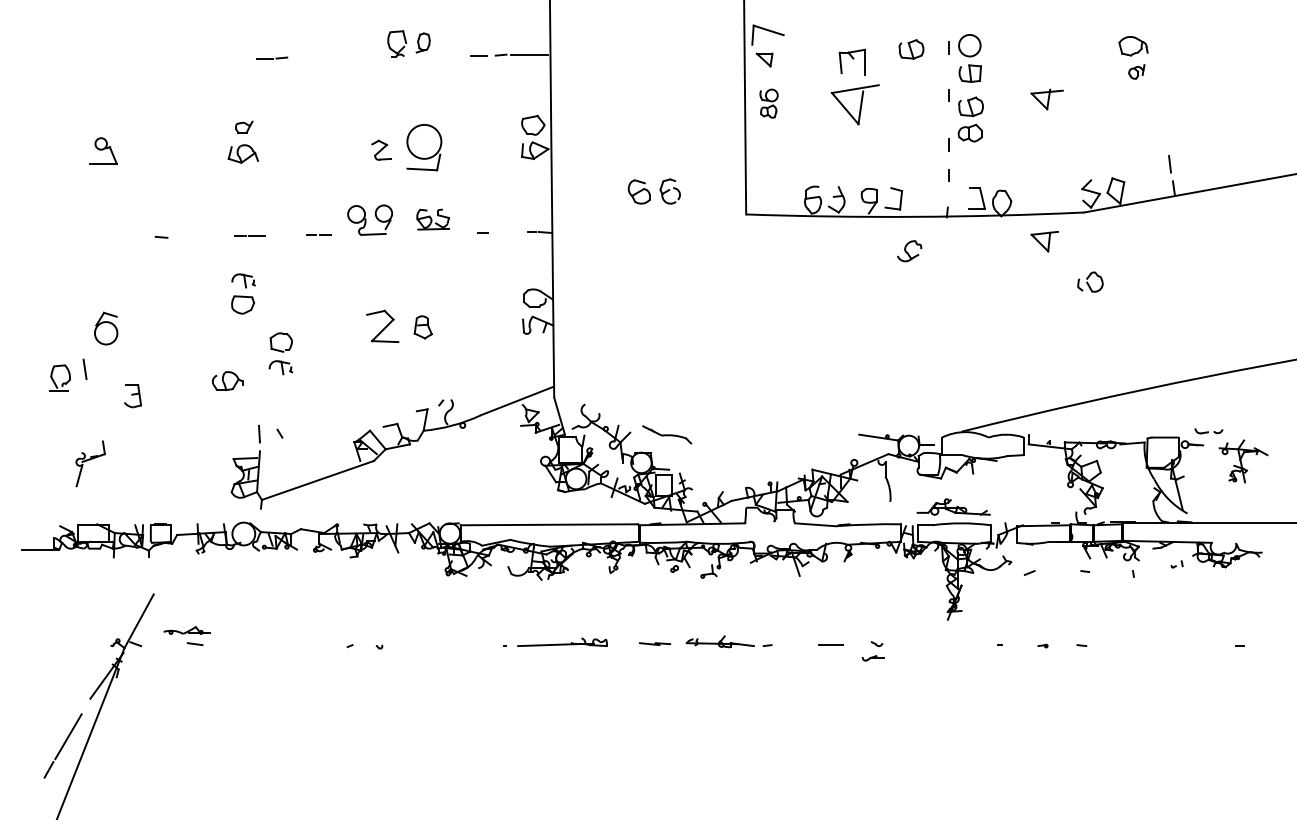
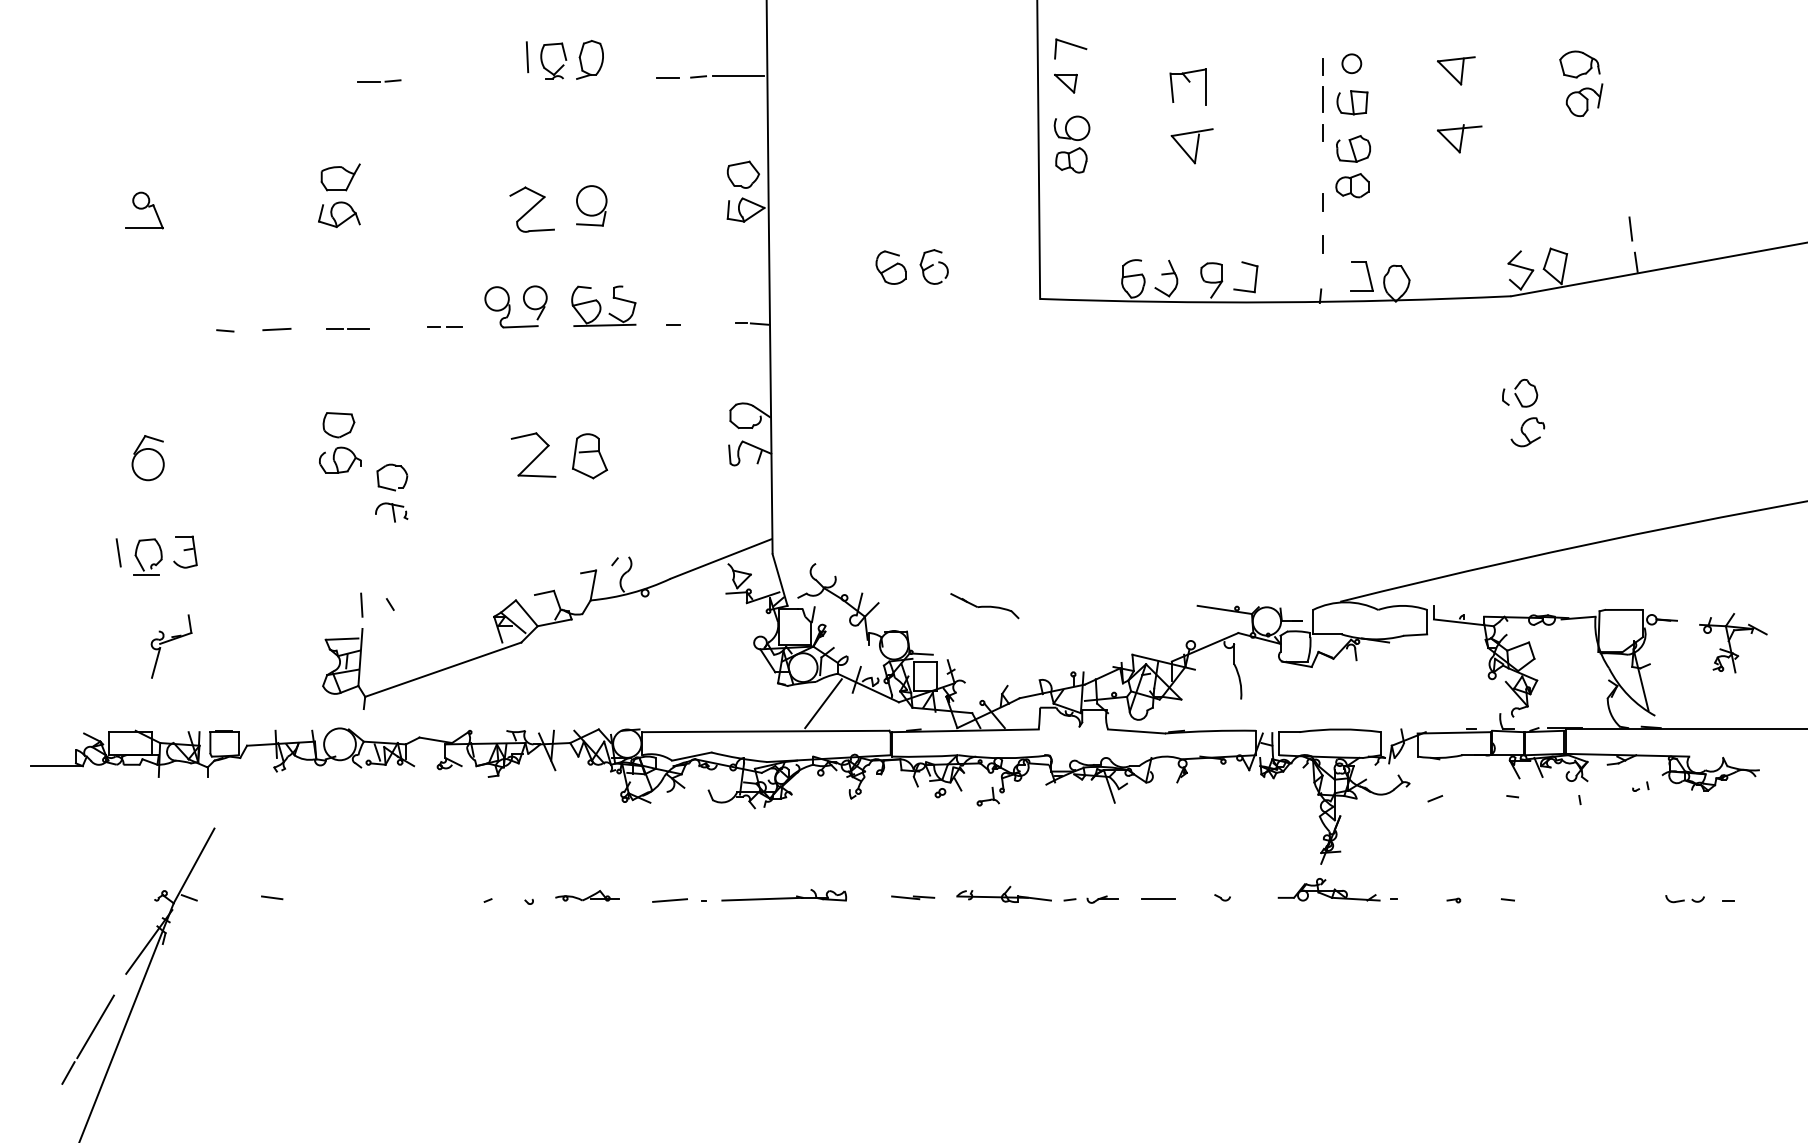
part: (767, 34) -> (1070, 48), size x0.71
line: (378, 41) -> (527, 57), added
part: (422, 42) -> (589, 59), size x1.43
circle: (969, 45) -> (1351, 63), size x0.62
part: (911, 49) -> (1270, 68), removed
line: (948, 71) -> (1322, 99), added
part: (1136, 72) -> (1584, 100), size x1.67
part: (768, 103) -> (1071, 144), size x1.43
part: (854, 105) -> (1191, 146), size x0.62
part: (244, 127) -> (340, 177), size x1.67
part: (424, 147) -> (591, 205), size x0.62
part: (381, 150) -> (531, 209), size x1.67
part: (432, 219) -> (603, 305), size x1.43
line: (198, 236) -> (276, 329), added
part: (1044, 241) -> (1456, 70), moved
part: (909, 251) -> (1527, 432), moved
part: (243, 280) -> (339, 391), removed
part: (423, 327) -> (590, 456), size x1.43
line: (84, 369) -> (118, 552), moved
part: (227, 380) -> (340, 459), moved
part: (63, 382) -> (152, 563), moved
part: (1208, 431) -> (1684, 899), moved
part: (666, 435) -> (984, 606), moved
part: (90, 463) -> (171, 646), moved
line: (590, 504) -> (823, 703), added
part: (953, 506) -> (1328, 889), moved
part: (186, 630) -> (587, 895), moved
line: (480, 646) -> (670, 900), added
part: (873, 658) -> (1102, 899), moved

